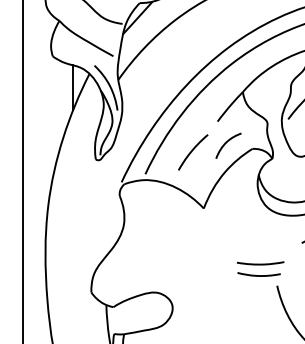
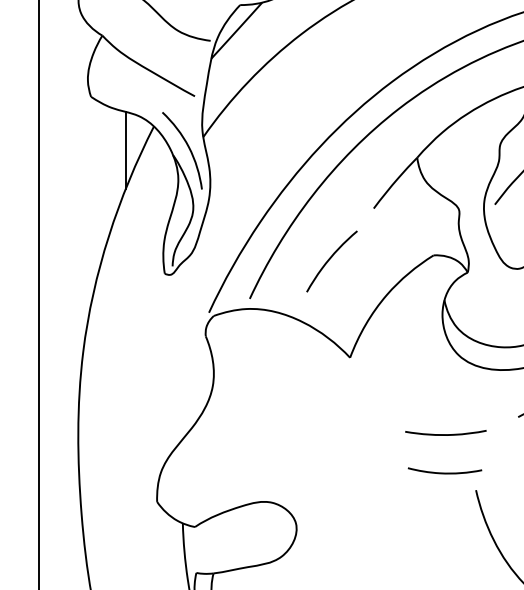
curve: (226, 143) -> (389, 246), removed
curve: (260, 263) -> (445, 433), moved

